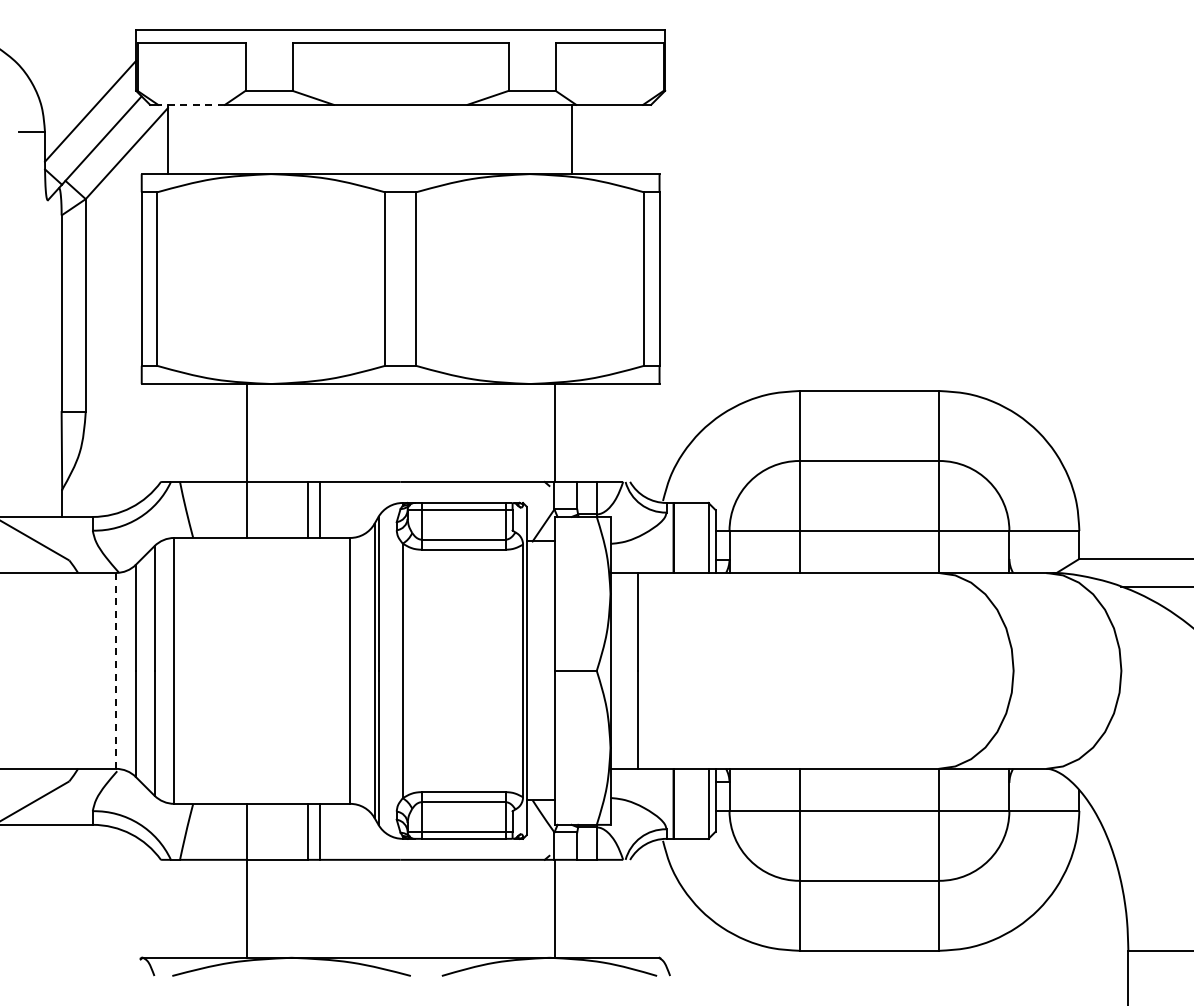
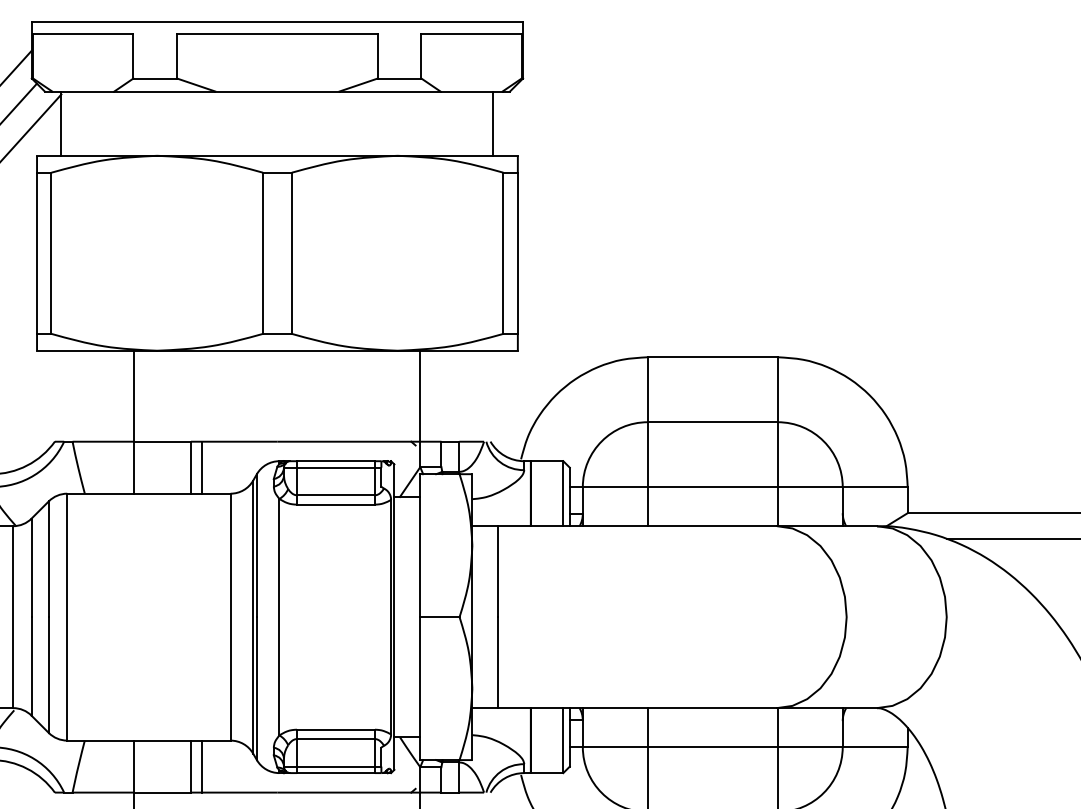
line: (191, 104) -> (83, 91), dashed -> solid
line: (572, 139) -> (493, 123), moved
line: (116, 670) -> (13, 616), dashed -> solid

